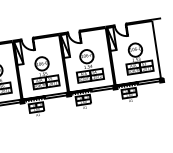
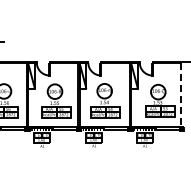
line: (157, 53) -> (181, 99), solid -> dashed

